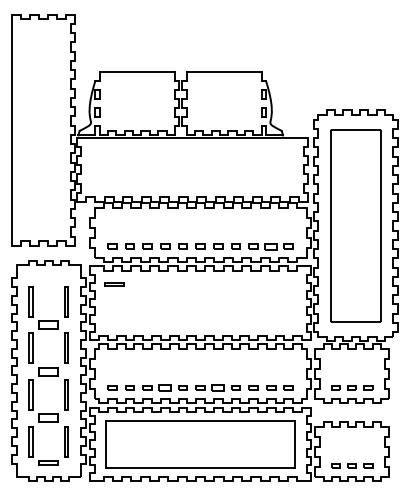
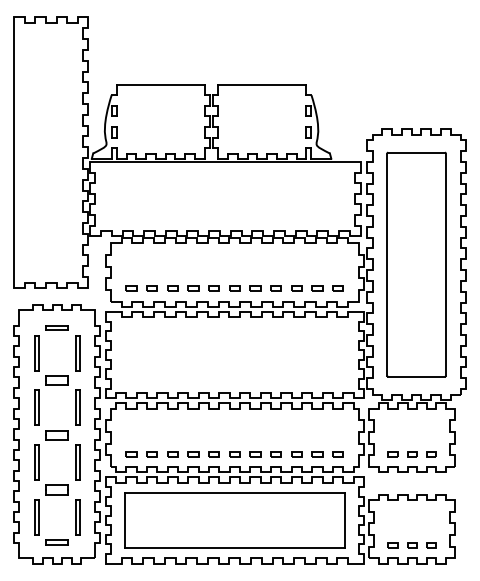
part: (271, 246) -> (317, 288), size x0.71
part: (114, 283) -> (56, 327), moved
part: (165, 388) -> (193, 454), size x0.71
part: (218, 388) -> (255, 454), size x0.71

